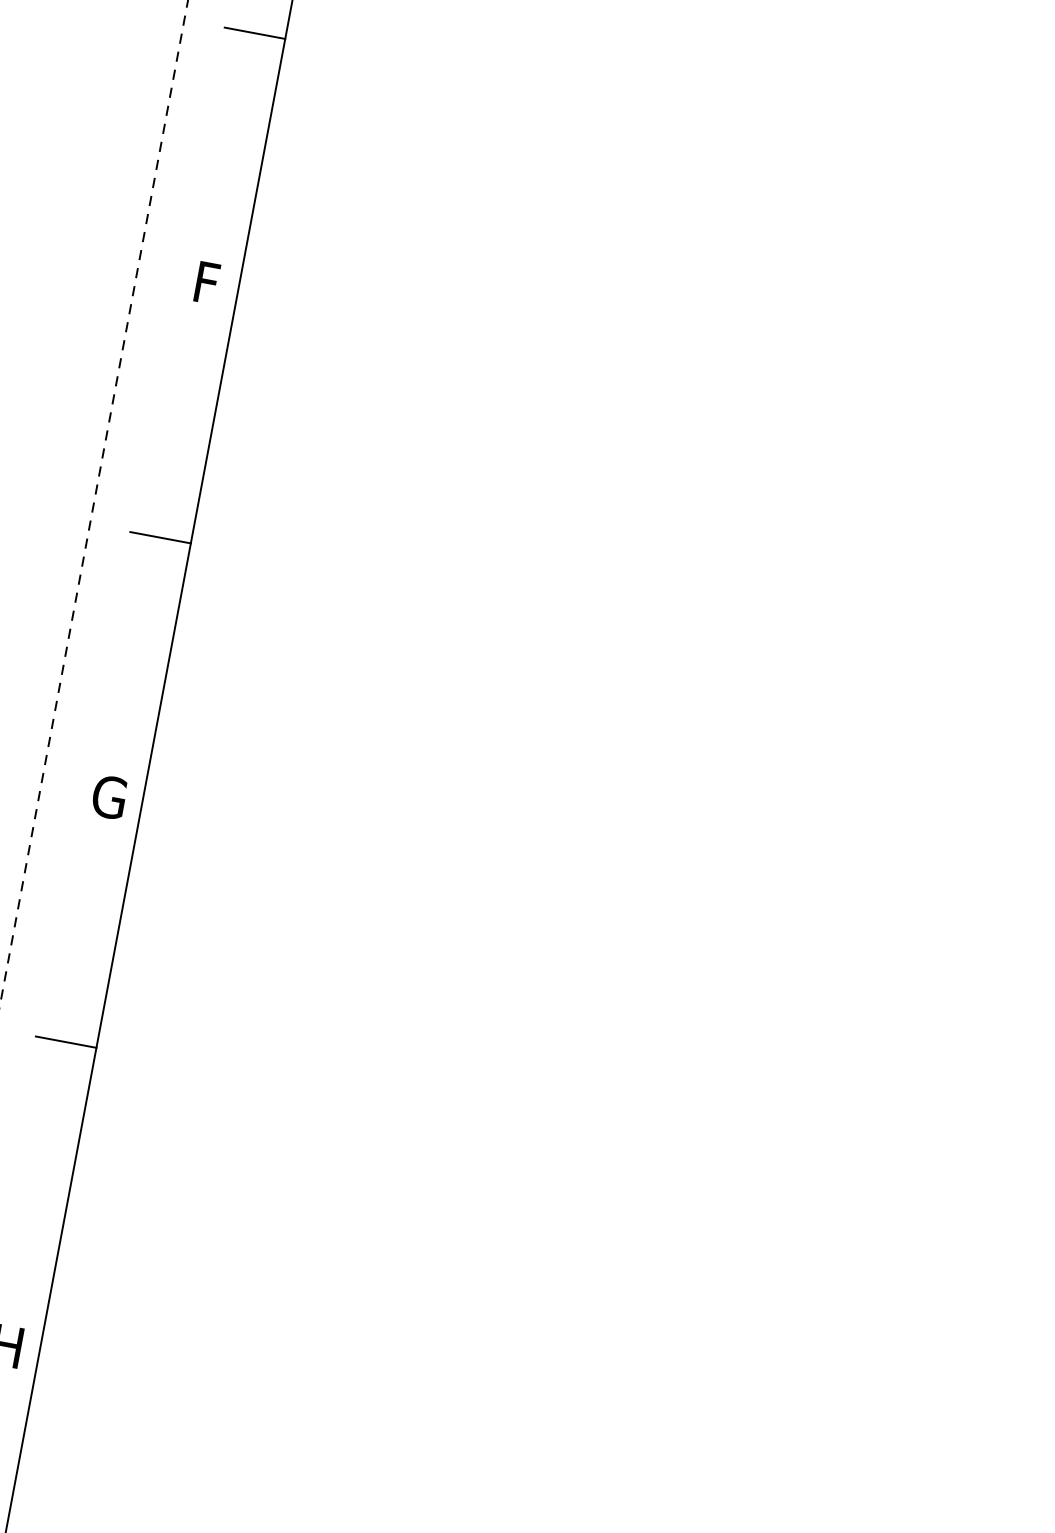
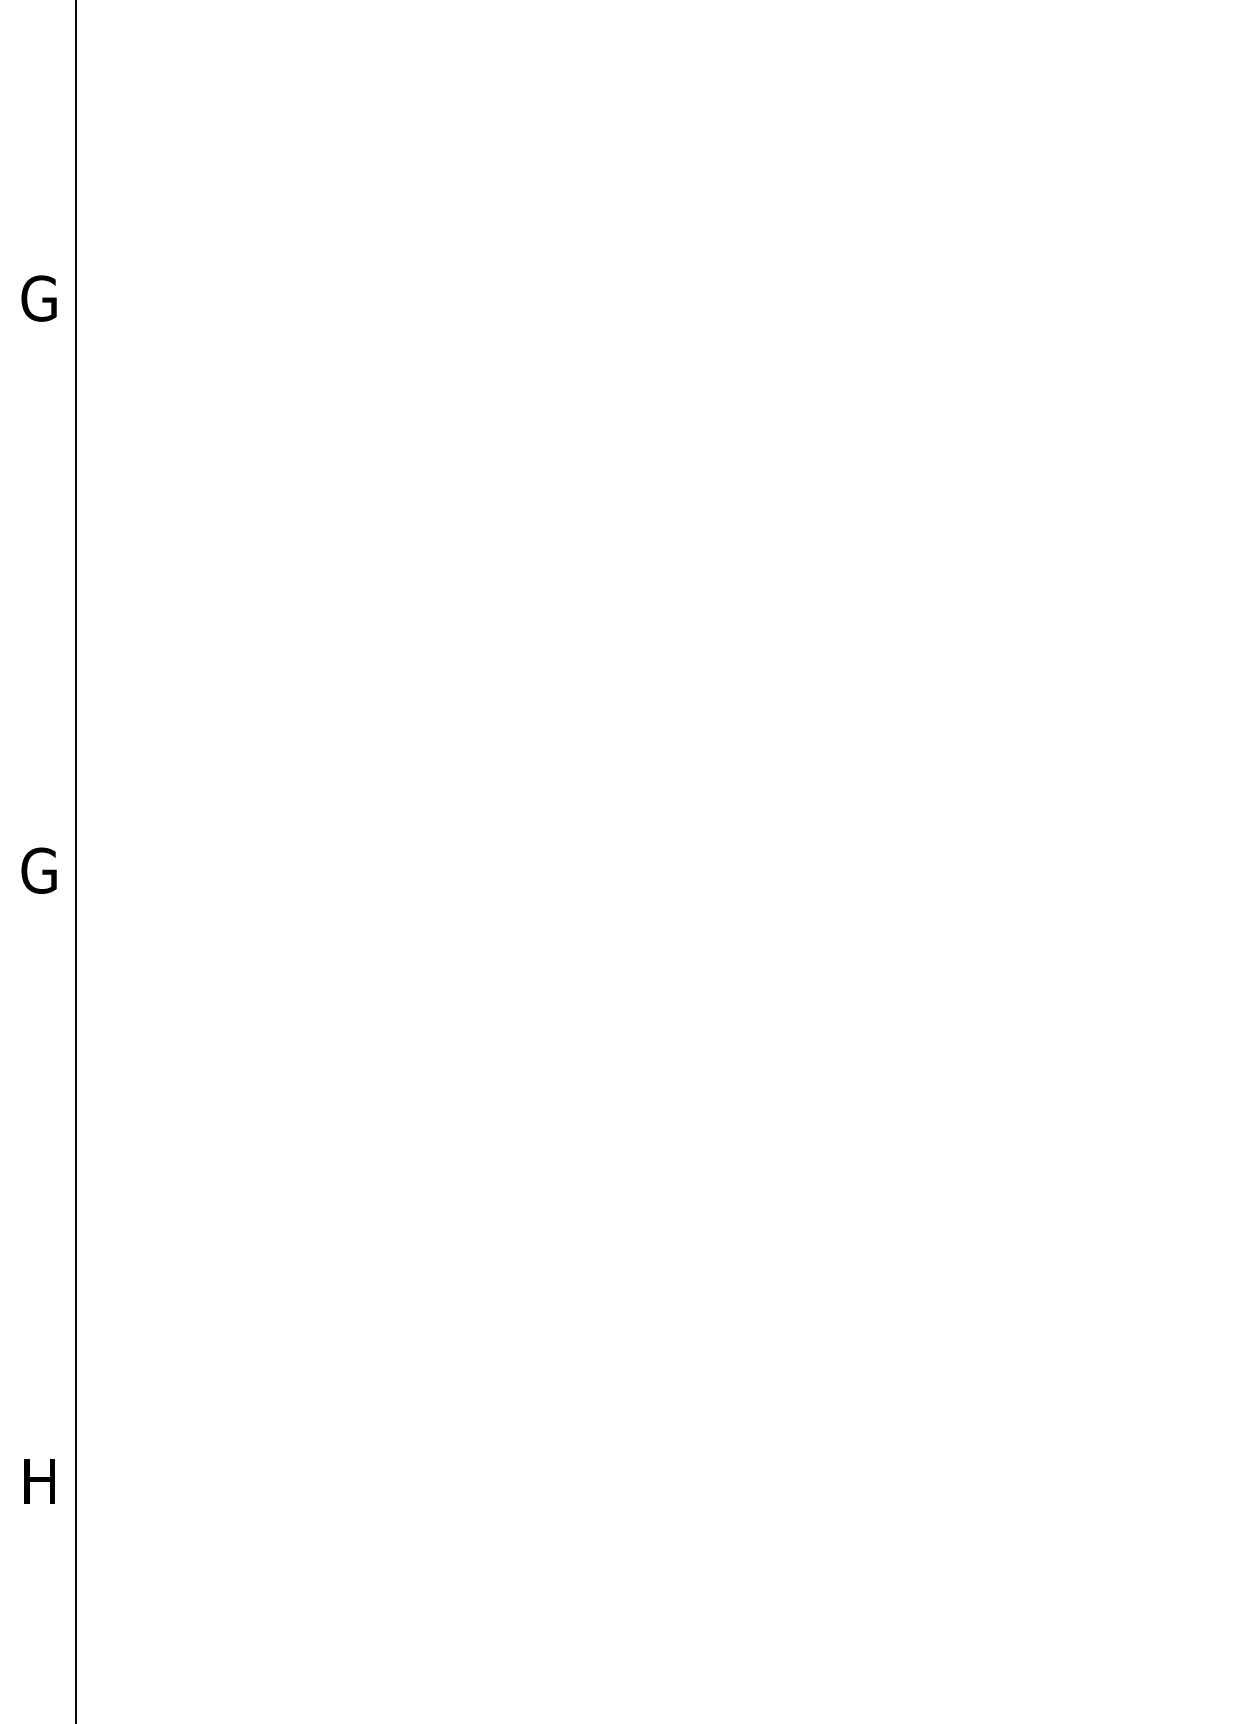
line: (254, 33) -> (41, 20), removed
text: (205, 282) -> (38, 298), F -> G
line: (160, 537) -> (41, 581), removed
line: (65, 1042) -> (41, 1142), removed

